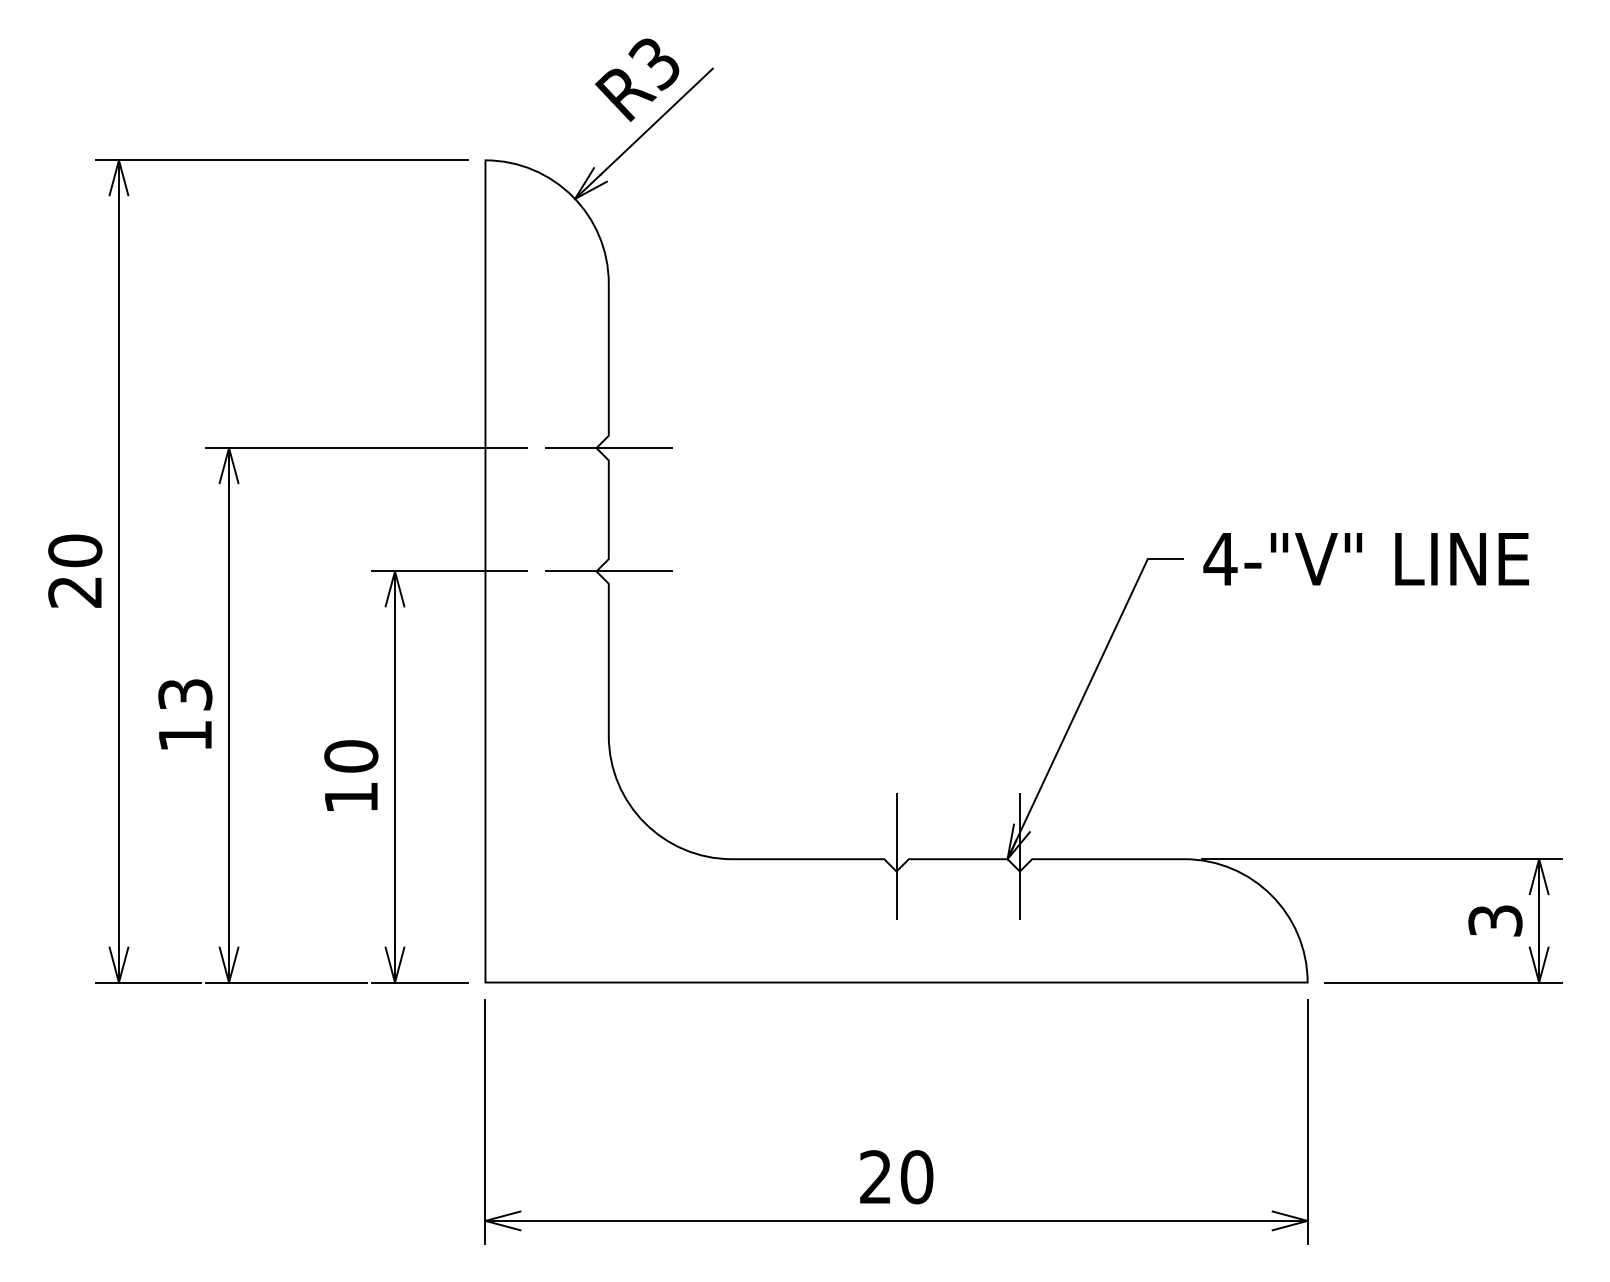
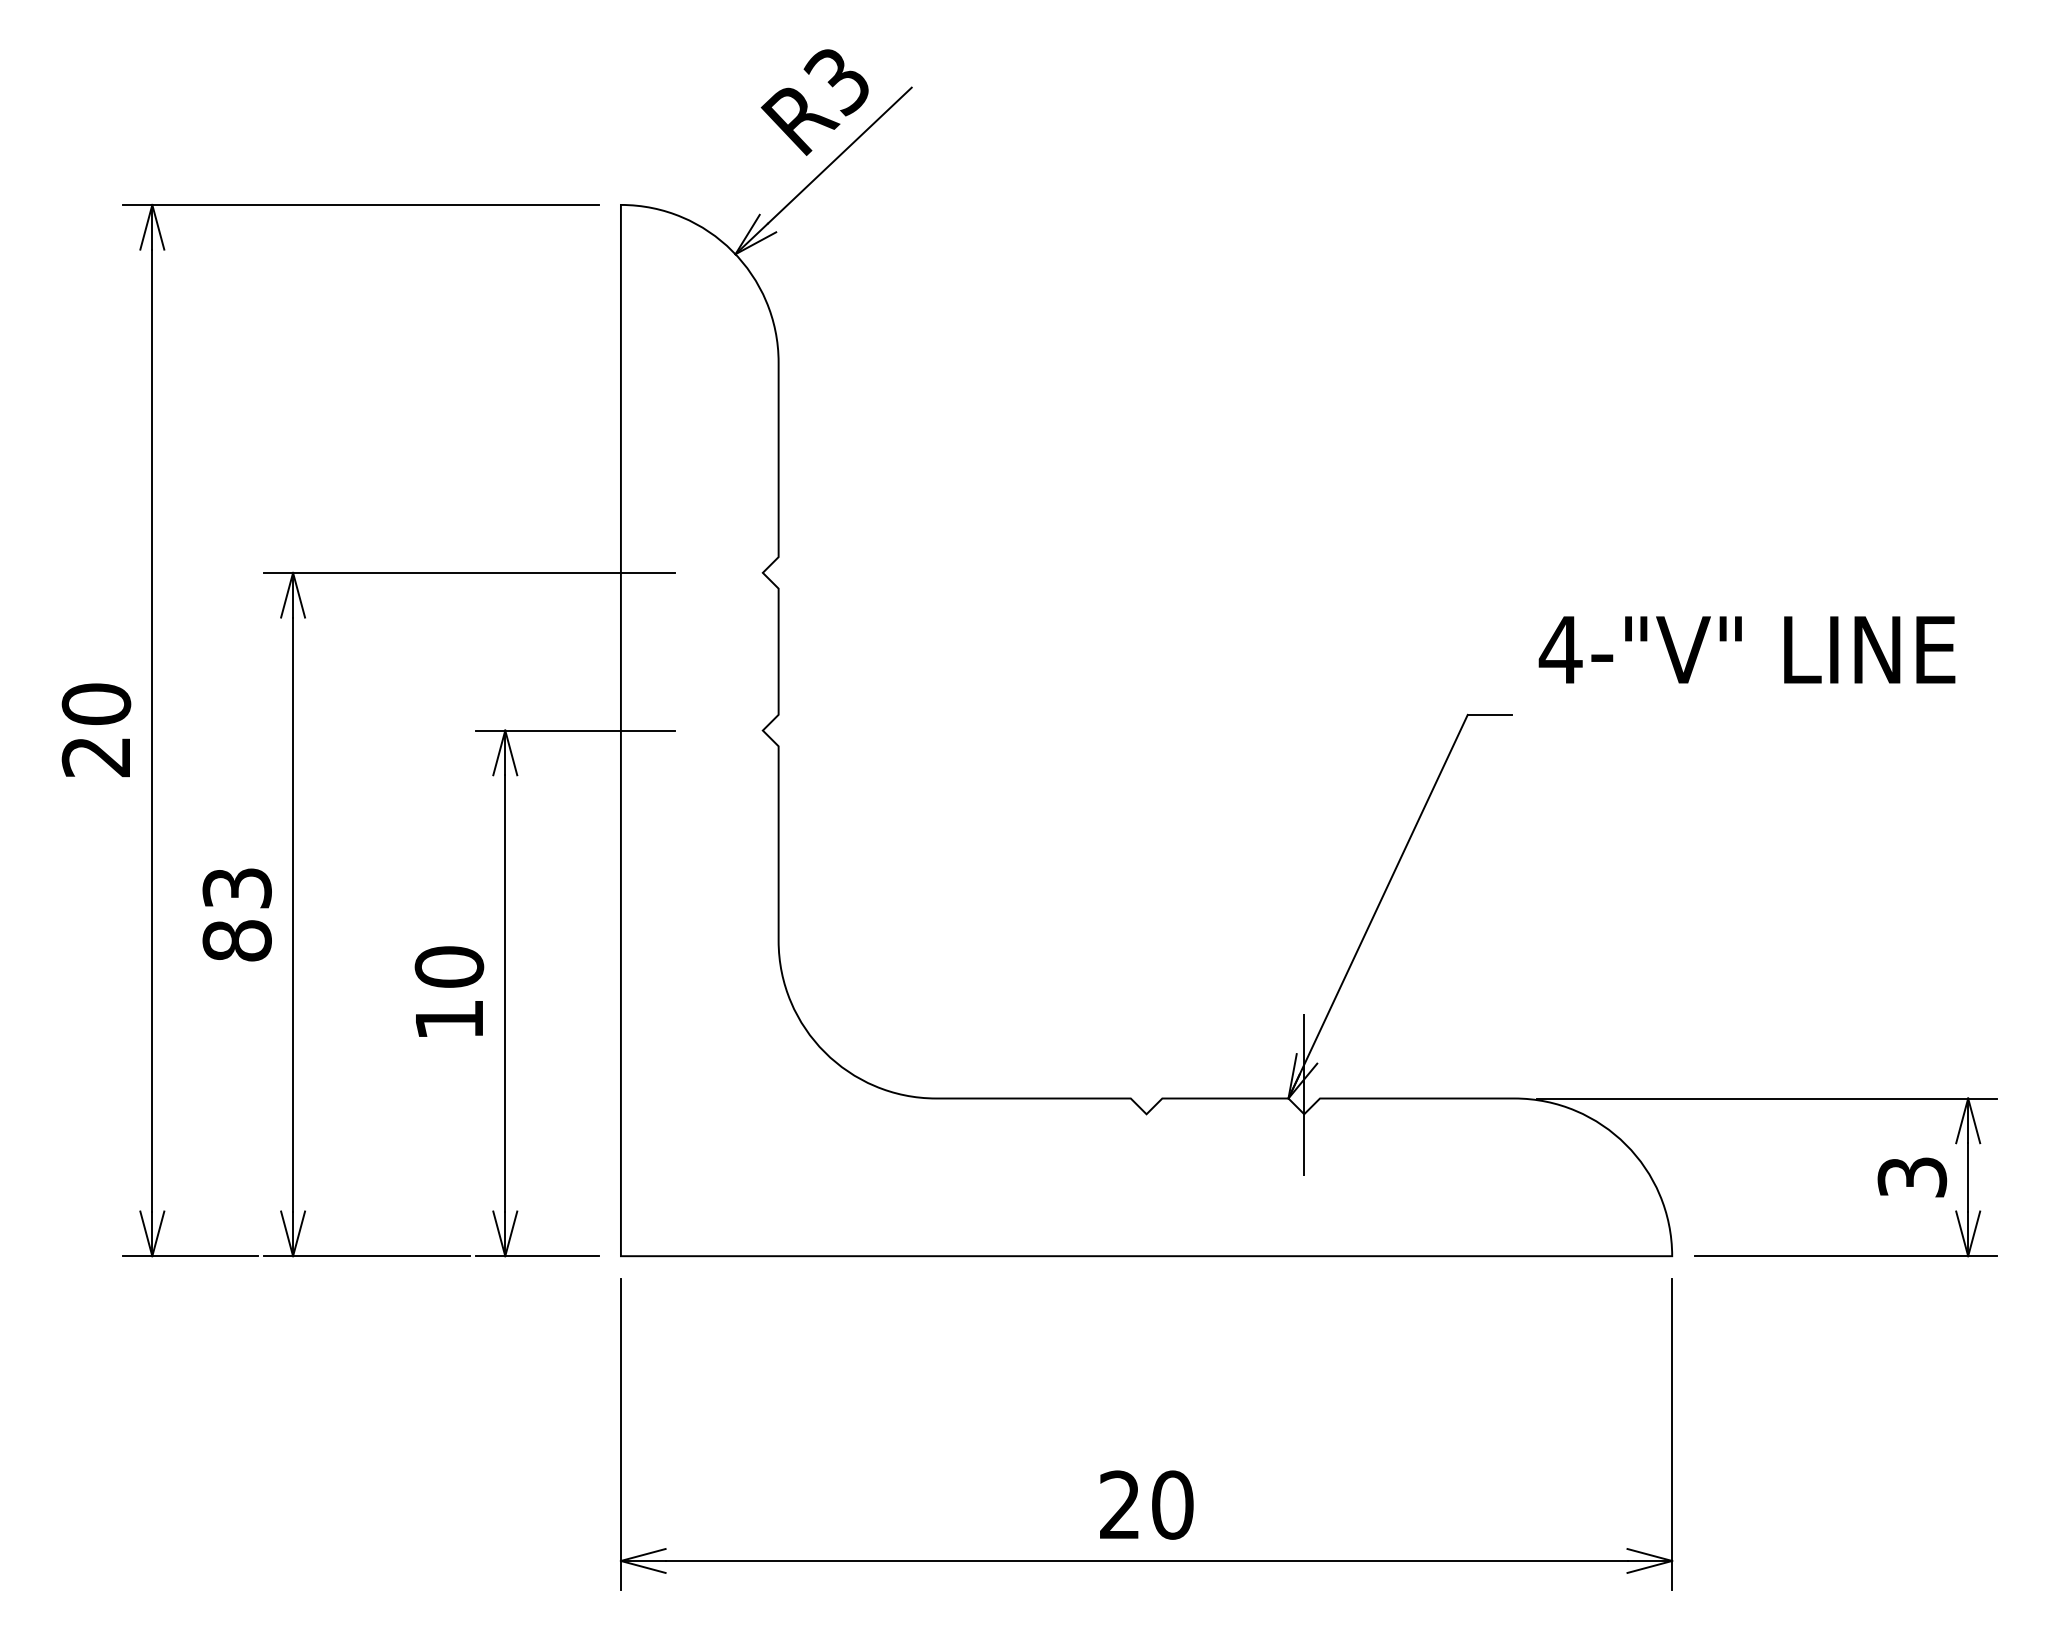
line: (608, 447) -> (778, 572), removed
text: (1365, 558) -> (1746, 649), moved
line: (608, 571) -> (778, 730), removed
text: (184, 735) -> (236, 940), 13 -> 83
line: (896, 856) -> (1146, 1095), removed

